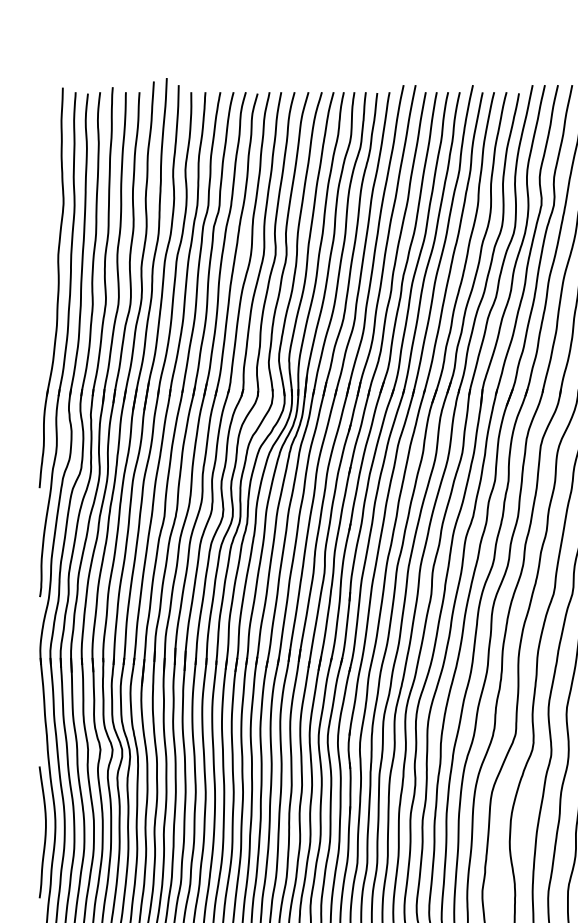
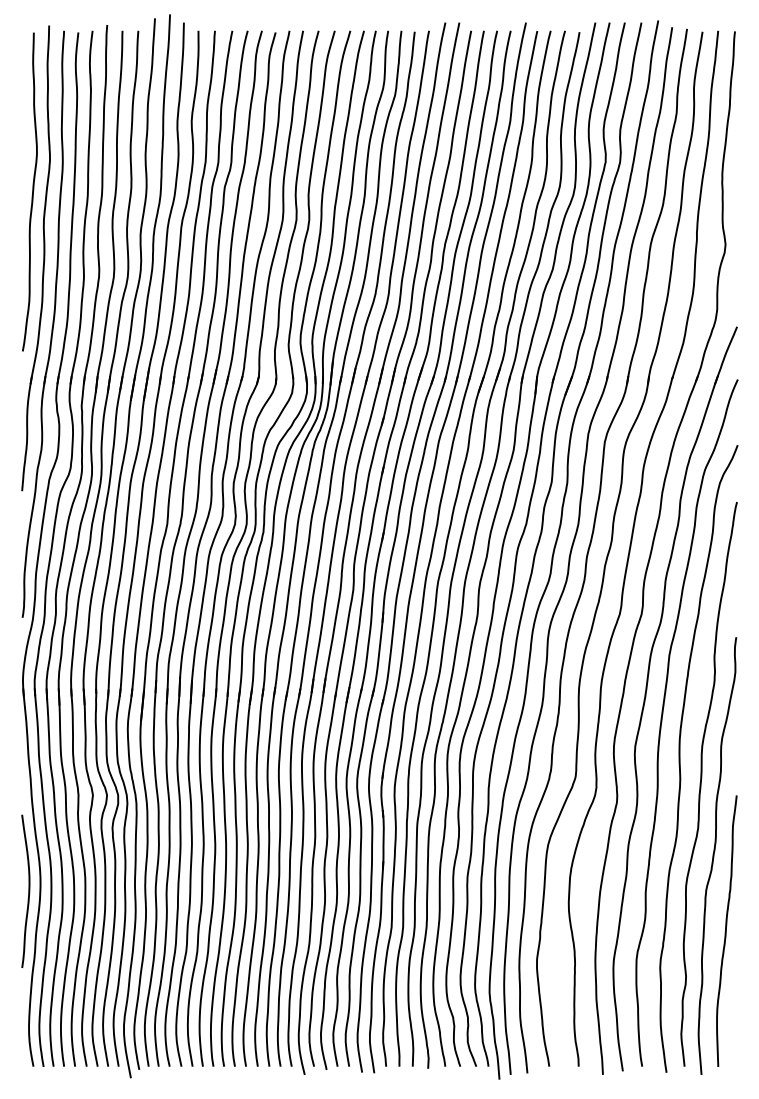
curve: (48, 230) -> (32, 191), added

